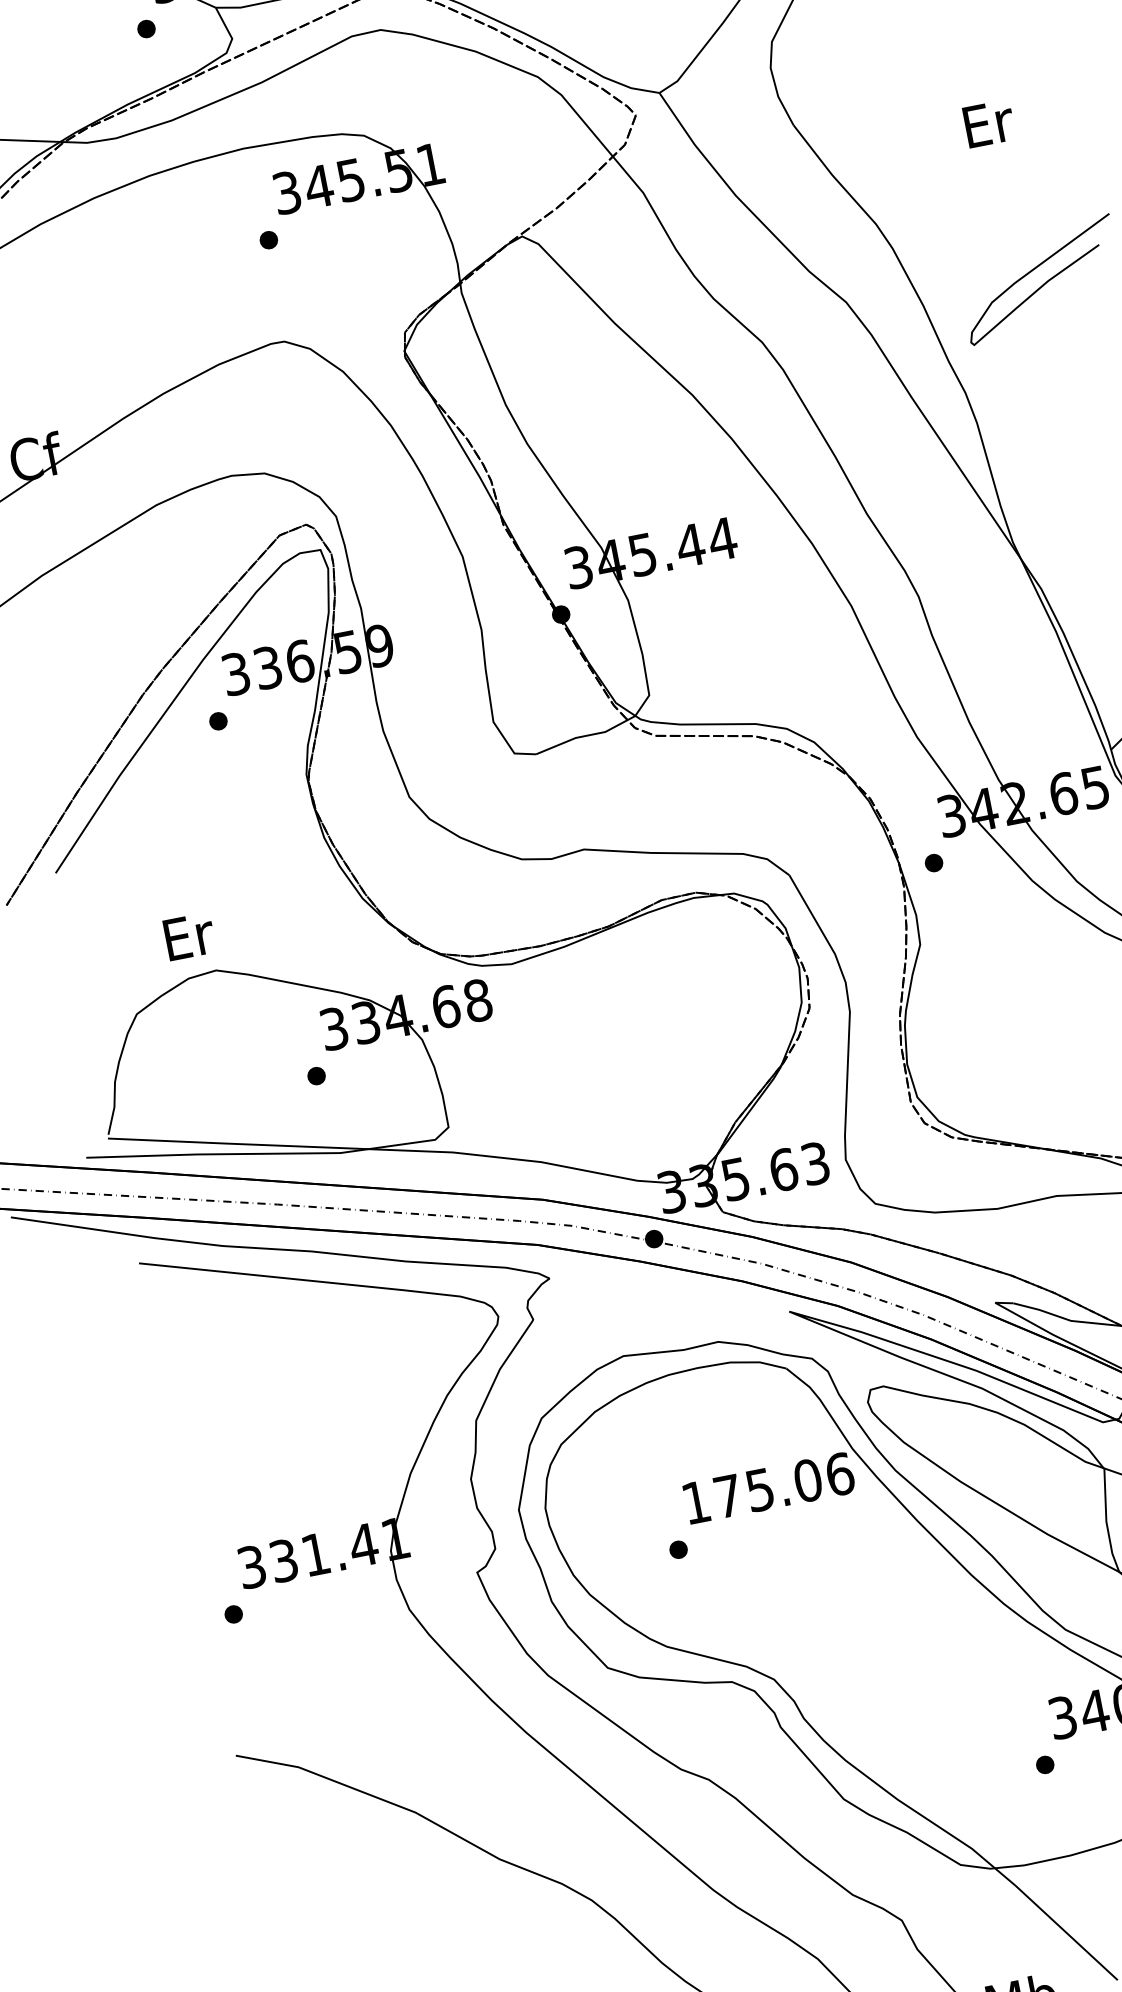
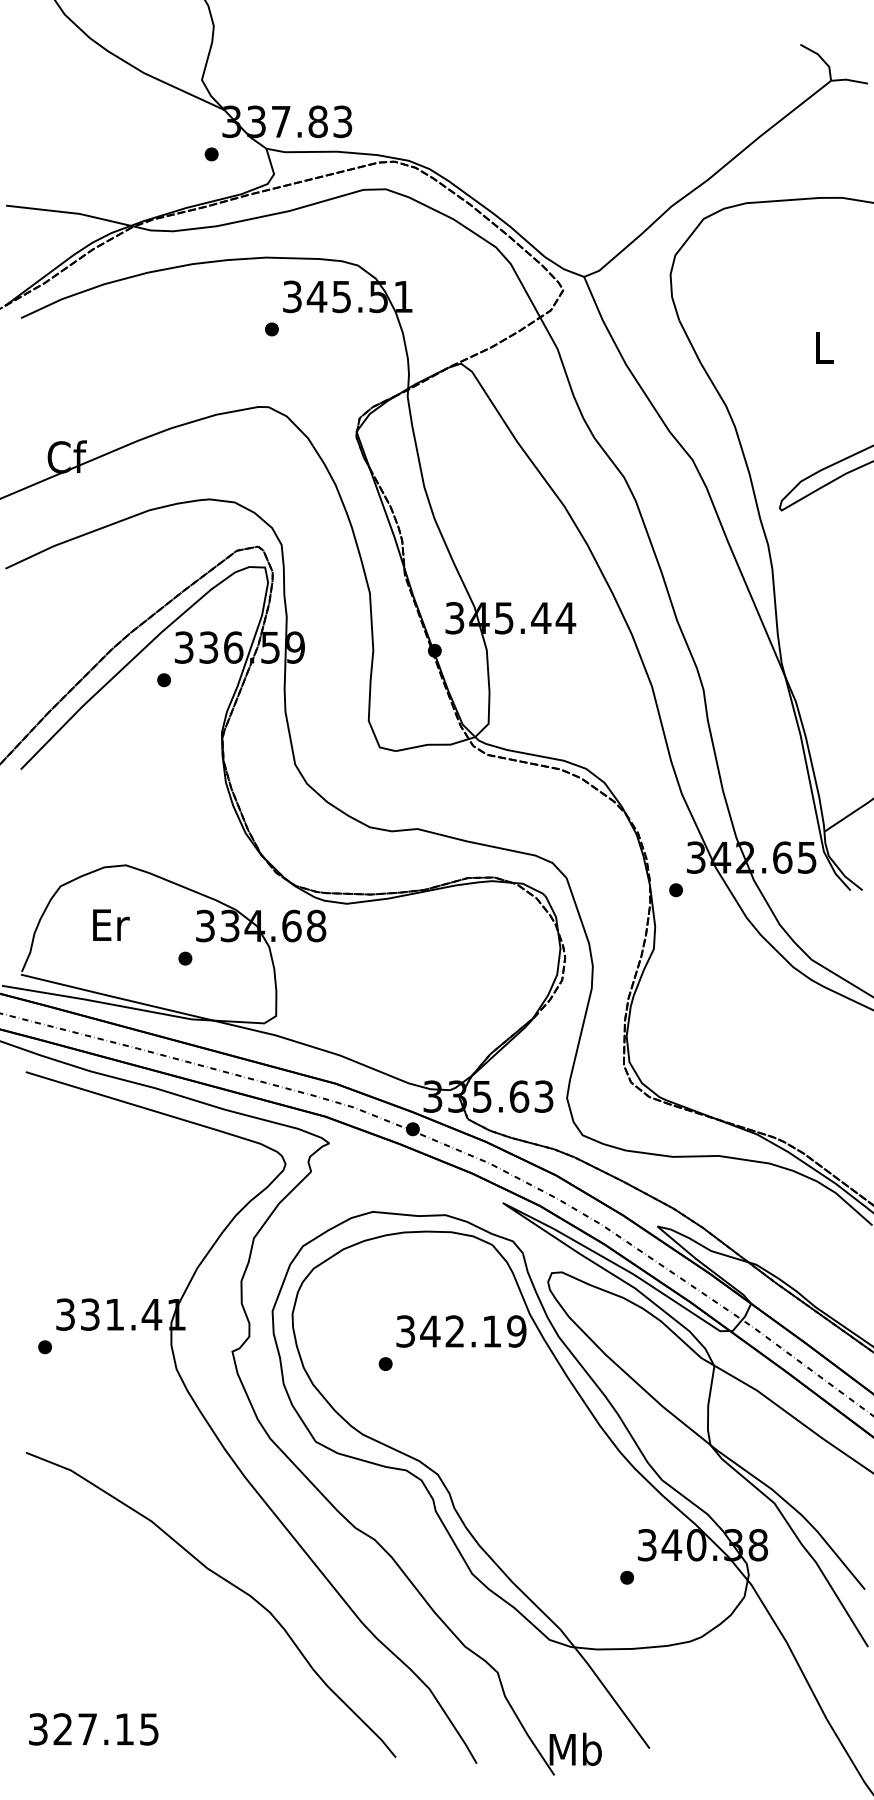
text: (989, 123) -> (825, 347), Er -> L
text: (189, 935) -> (111, 924), moved
text: (768, 1488) -> (461, 1331), 175.06 -> 342.19

